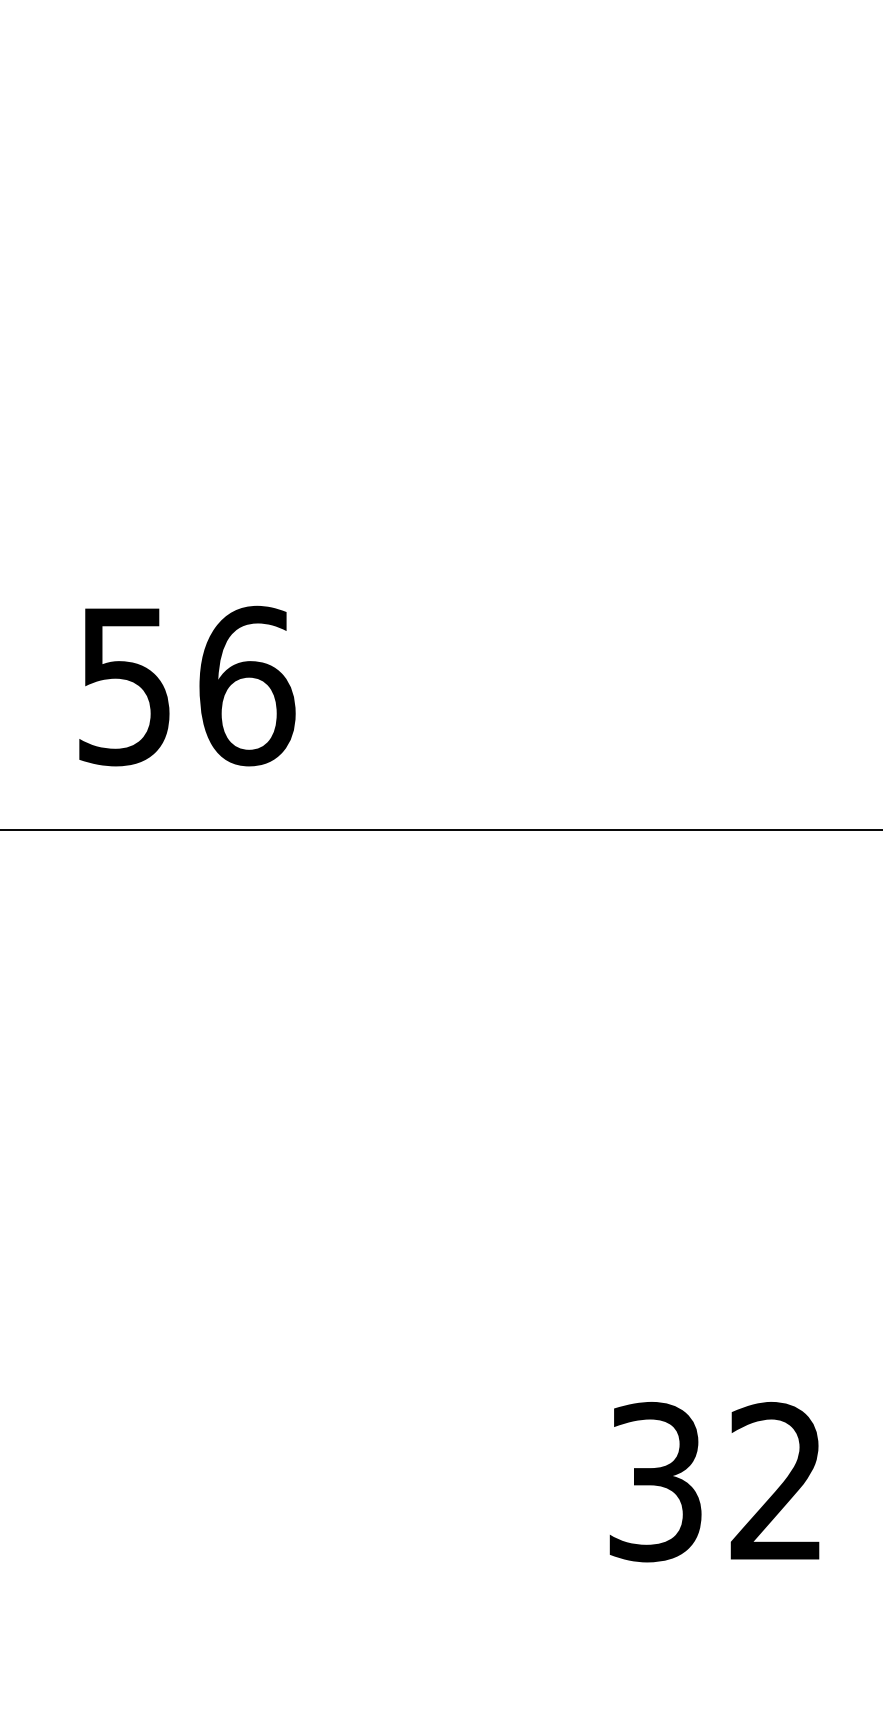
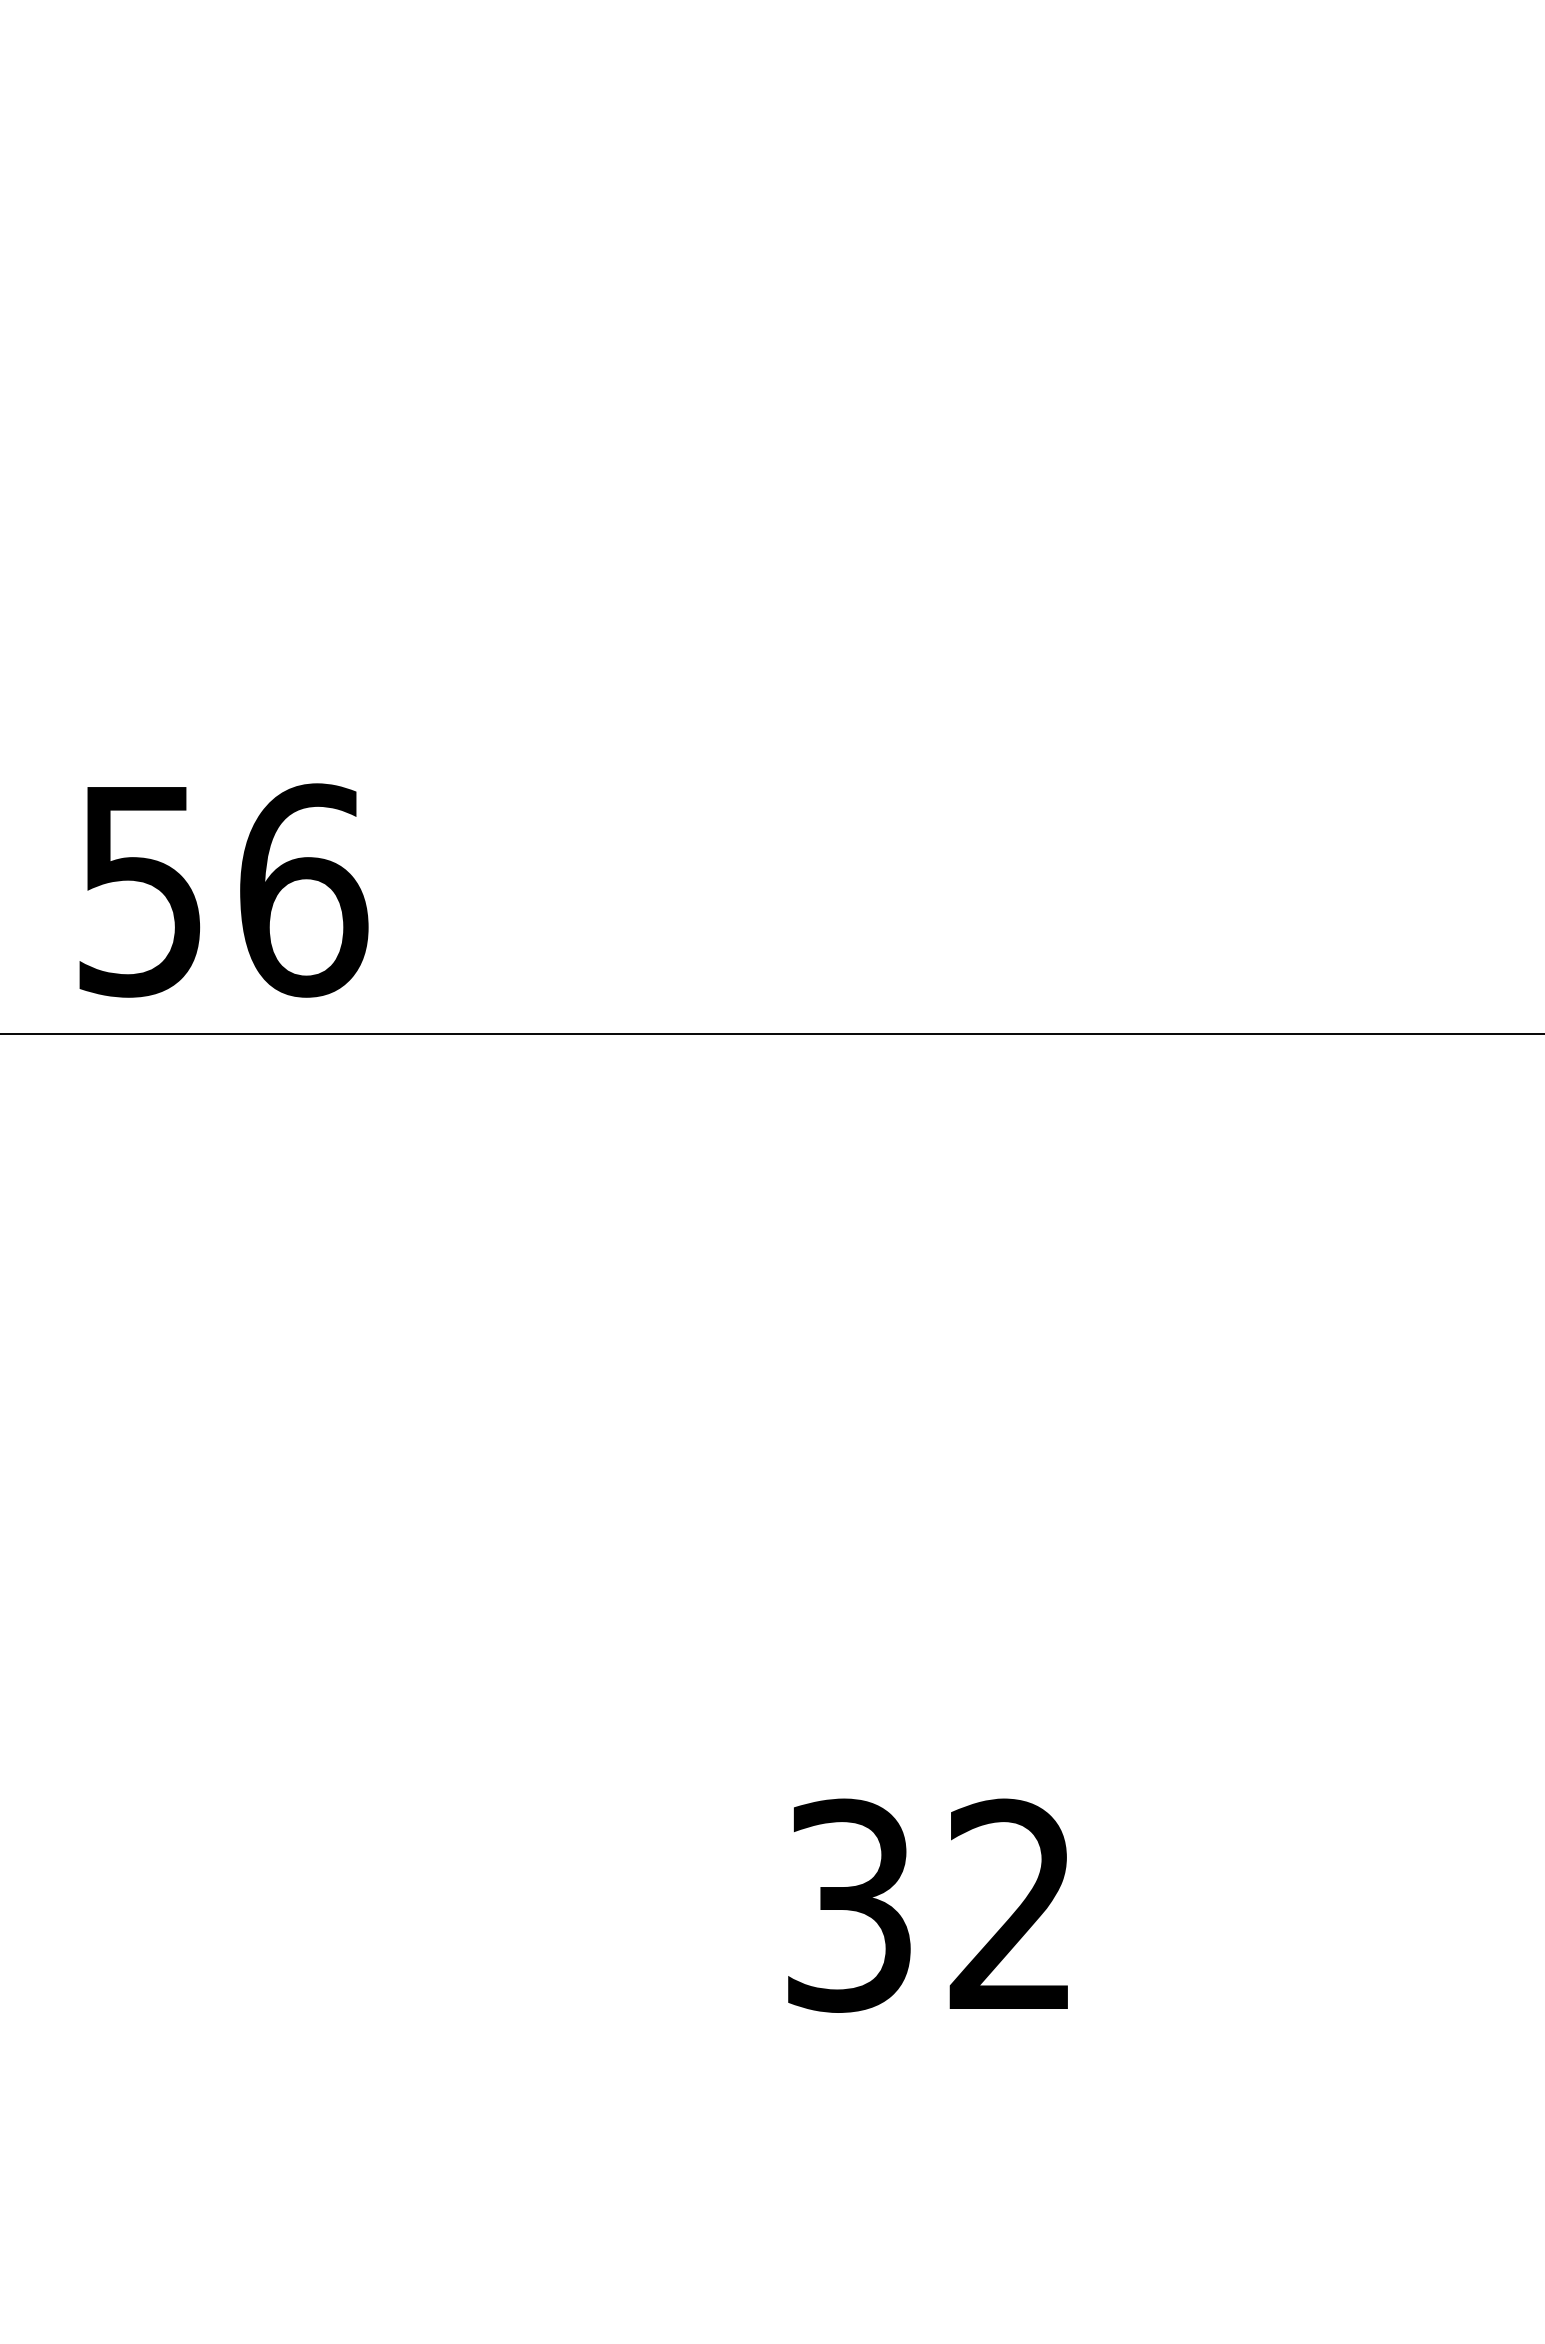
text: (187, 686) -> (223, 890), moved

